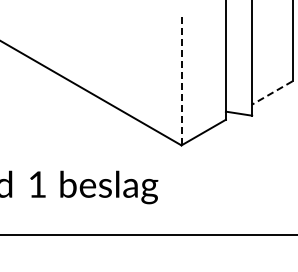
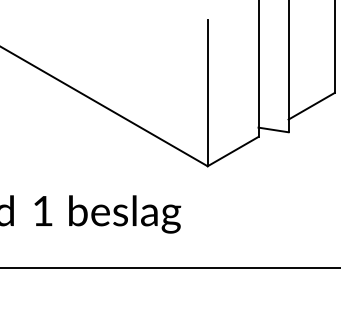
line: (181, 80) -> (207, 91), dashed -> solid
line: (271, 93) -> (310, 106), dashed -> solid

